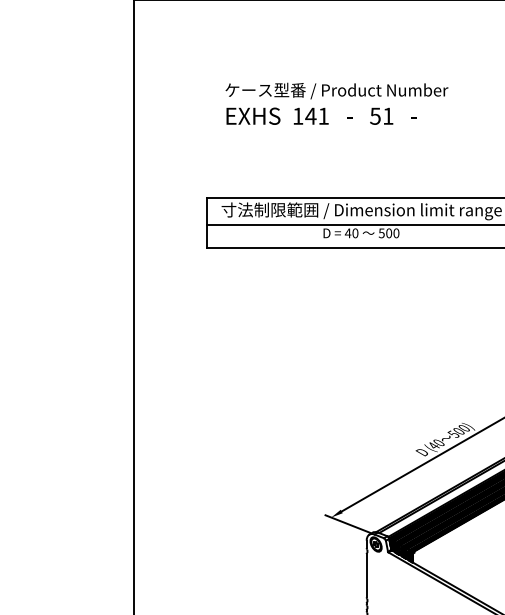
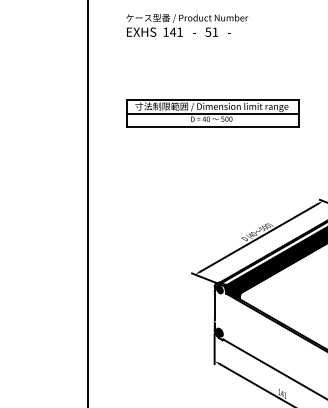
text: (337, 103) -> (187, 25), moved

